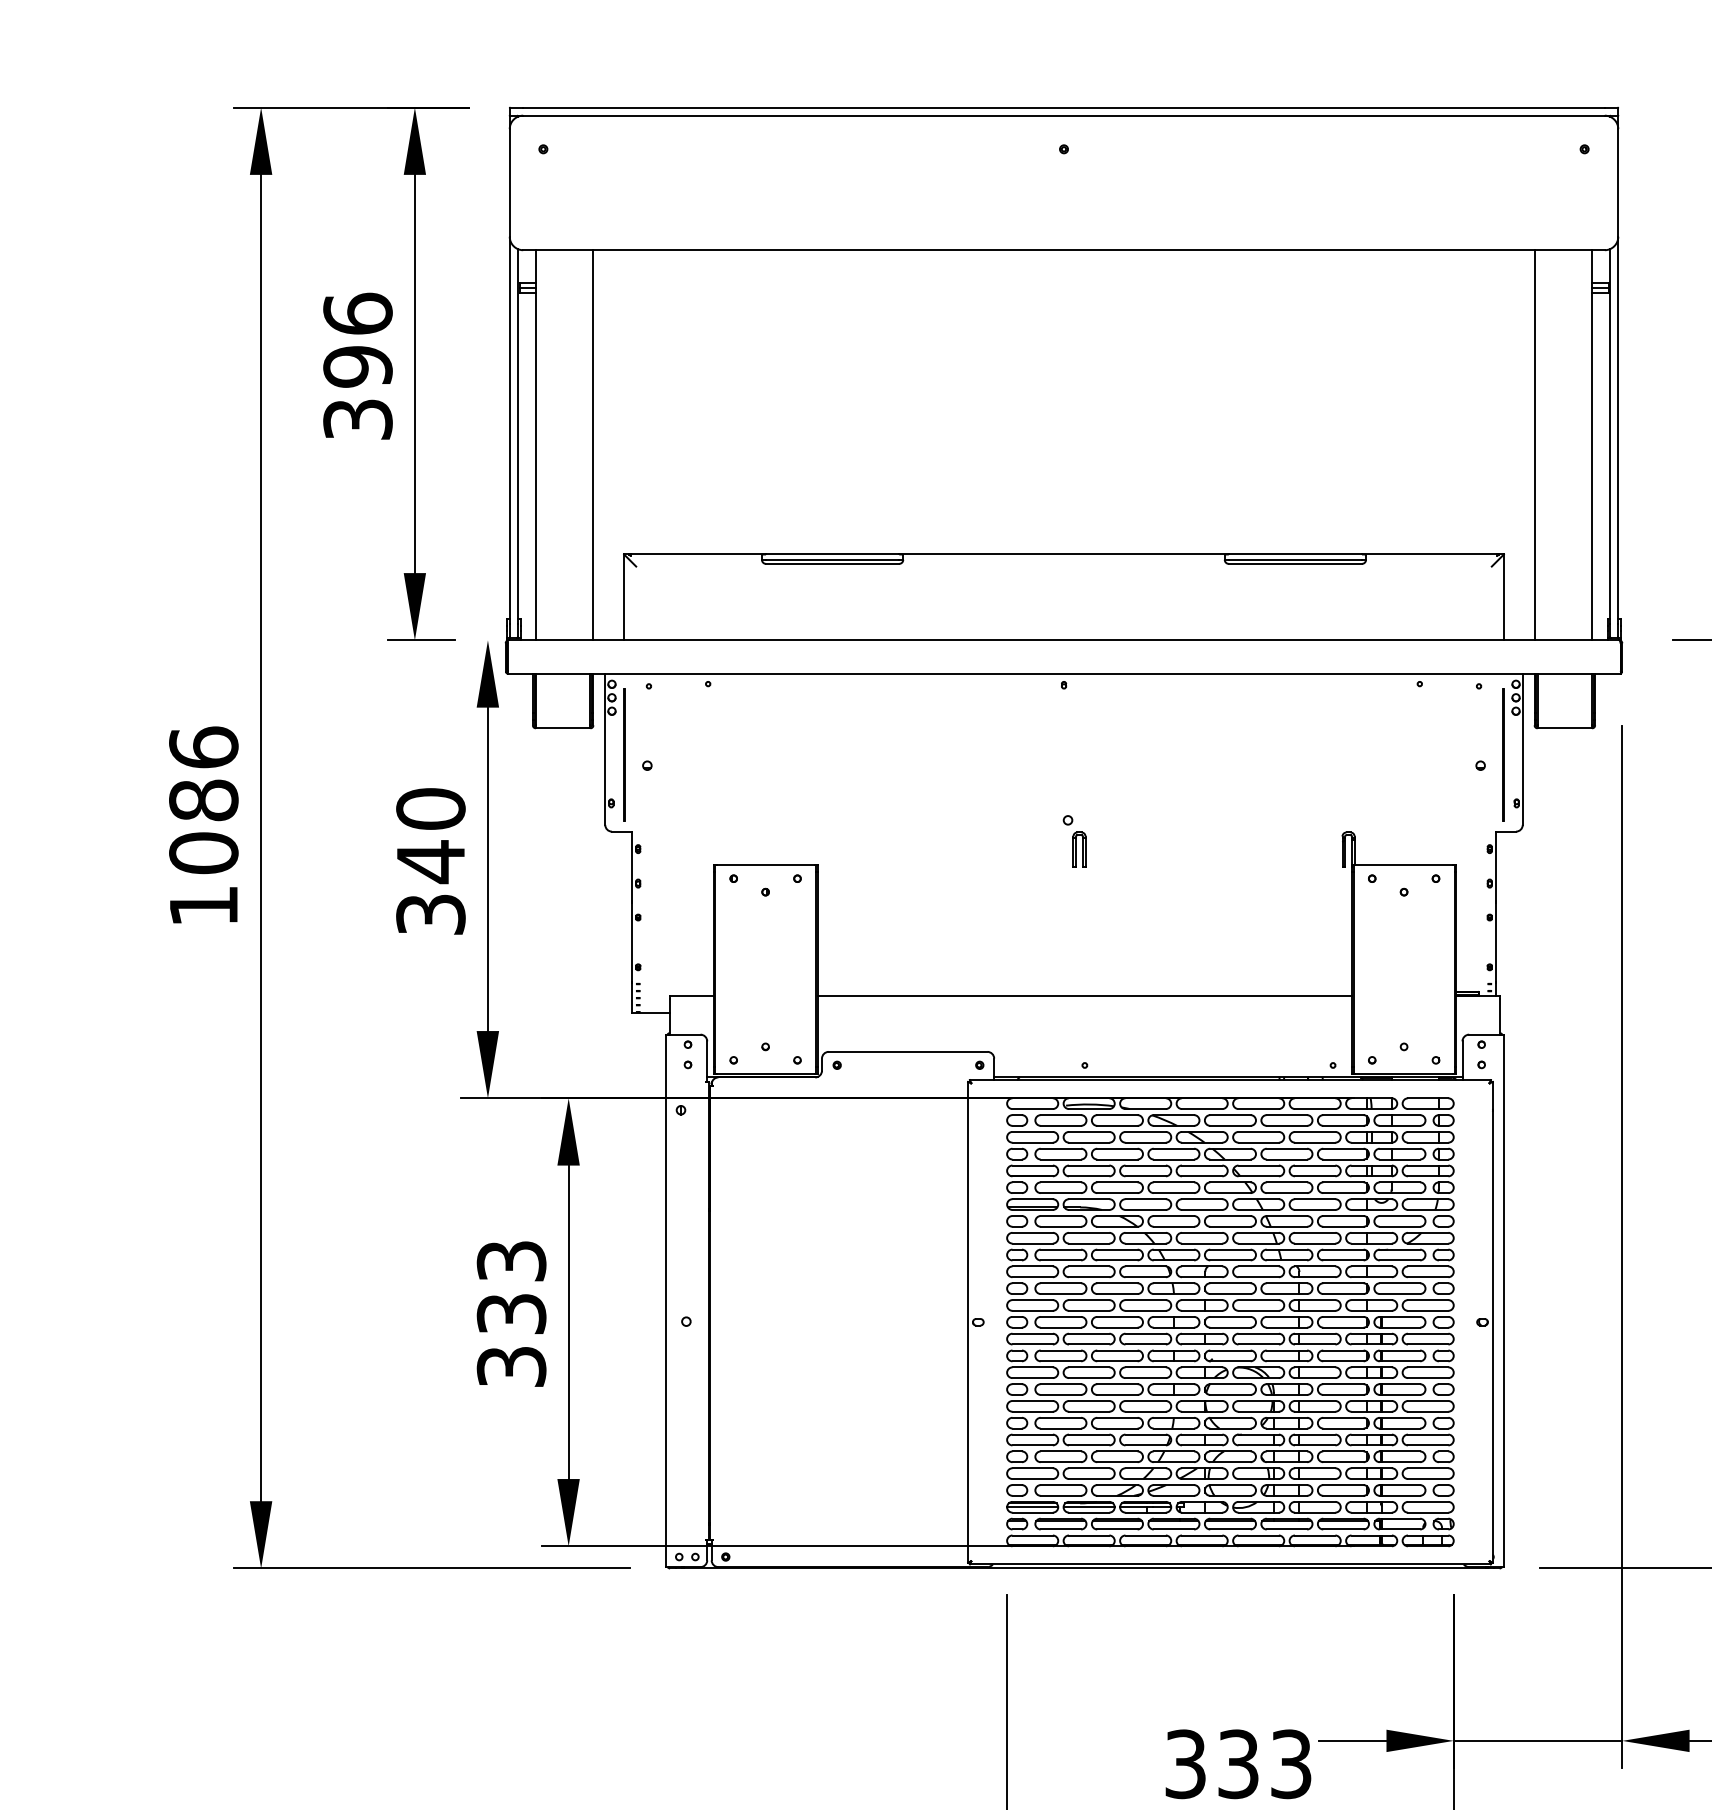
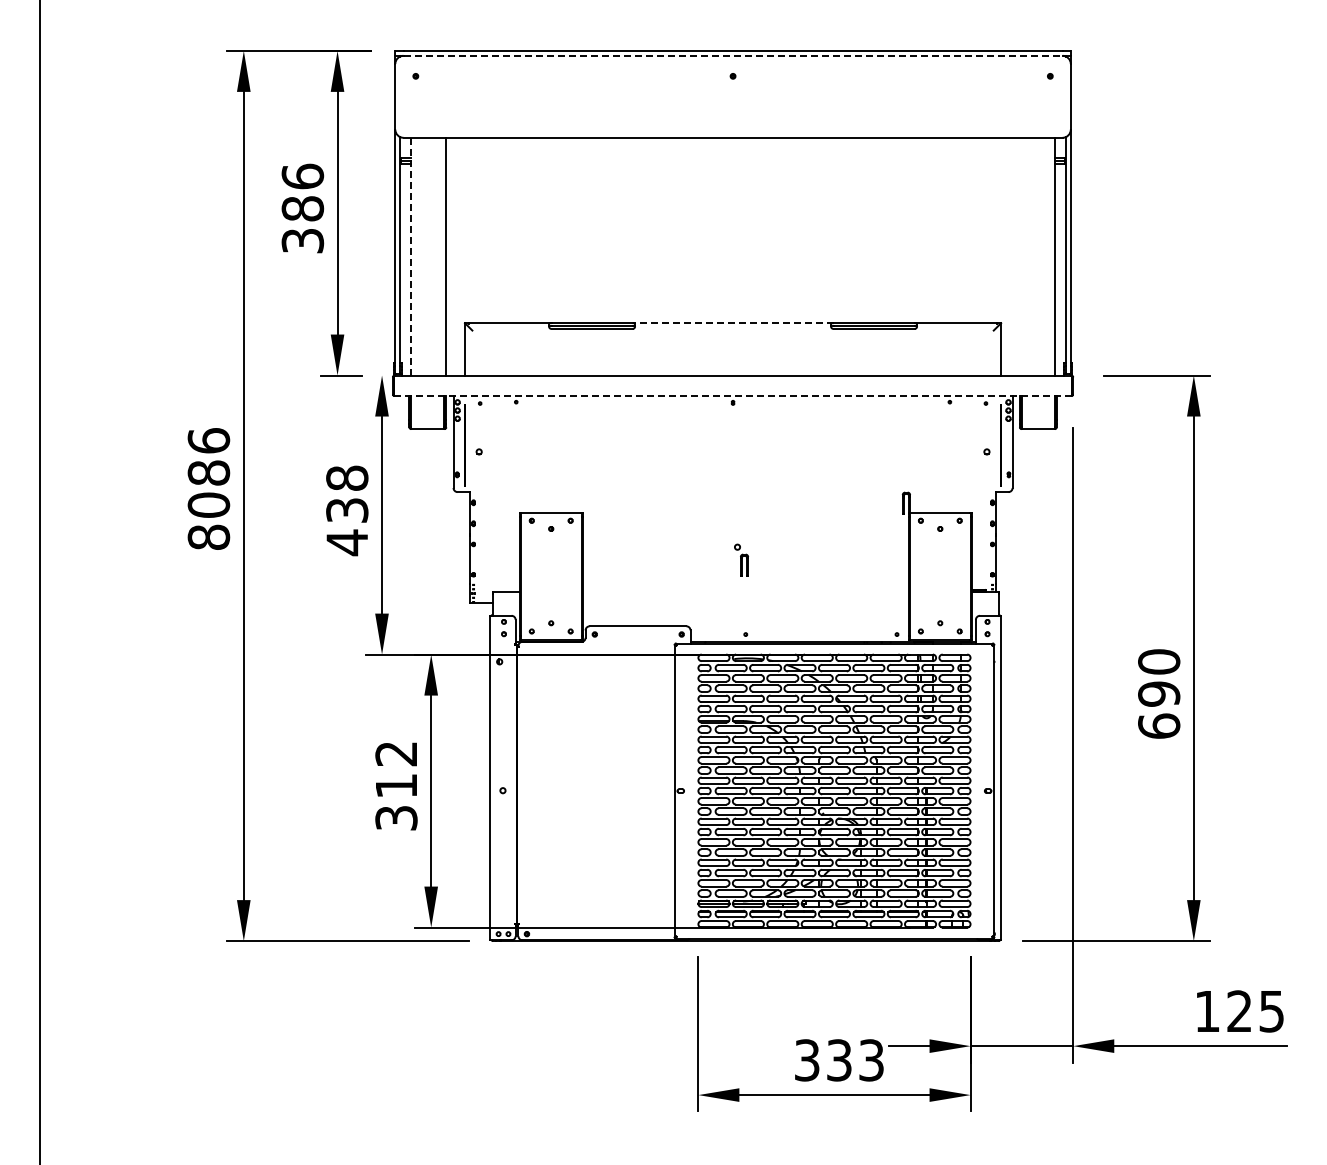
line: (1064, 115) -> (733, 55), solid -> dashed
text: (357, 366) -> (302, 208), 396 -> 386
line: (536, 444) -> (411, 256), solid -> dashed
line: (1535, 444) -> (1020, 256), removed
line: (1063, 554) -> (732, 323), solid -> dashed
line: (1063, 674) -> (732, 396), solid -> dashed
part: (1074, 840) -> (741, 559), moved
text: (431, 861) -> (347, 510), 340 -> 438
text: (203, 904) -> (208, 536), 1086 -> 8086
line: (1084, 996) -> (745, 592), removed
text: (511, 1286) -> (396, 769), 333 -> 312

